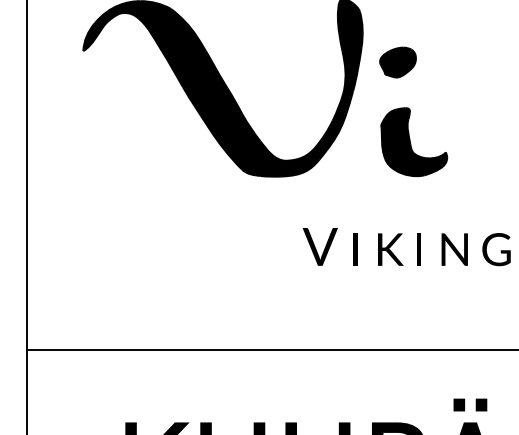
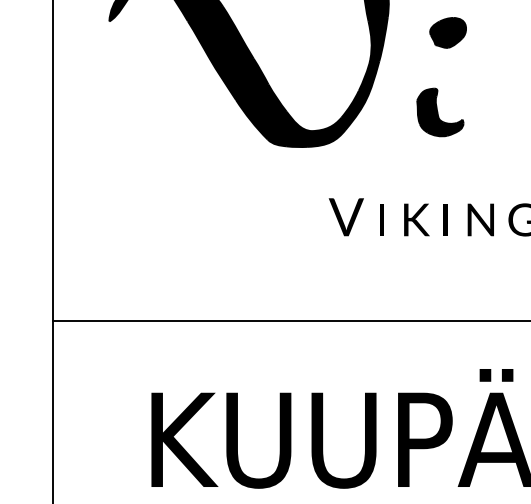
part: (397, 62) -> (447, 32), moved
part: (414, 142) -> (440, 112), size x0.7

